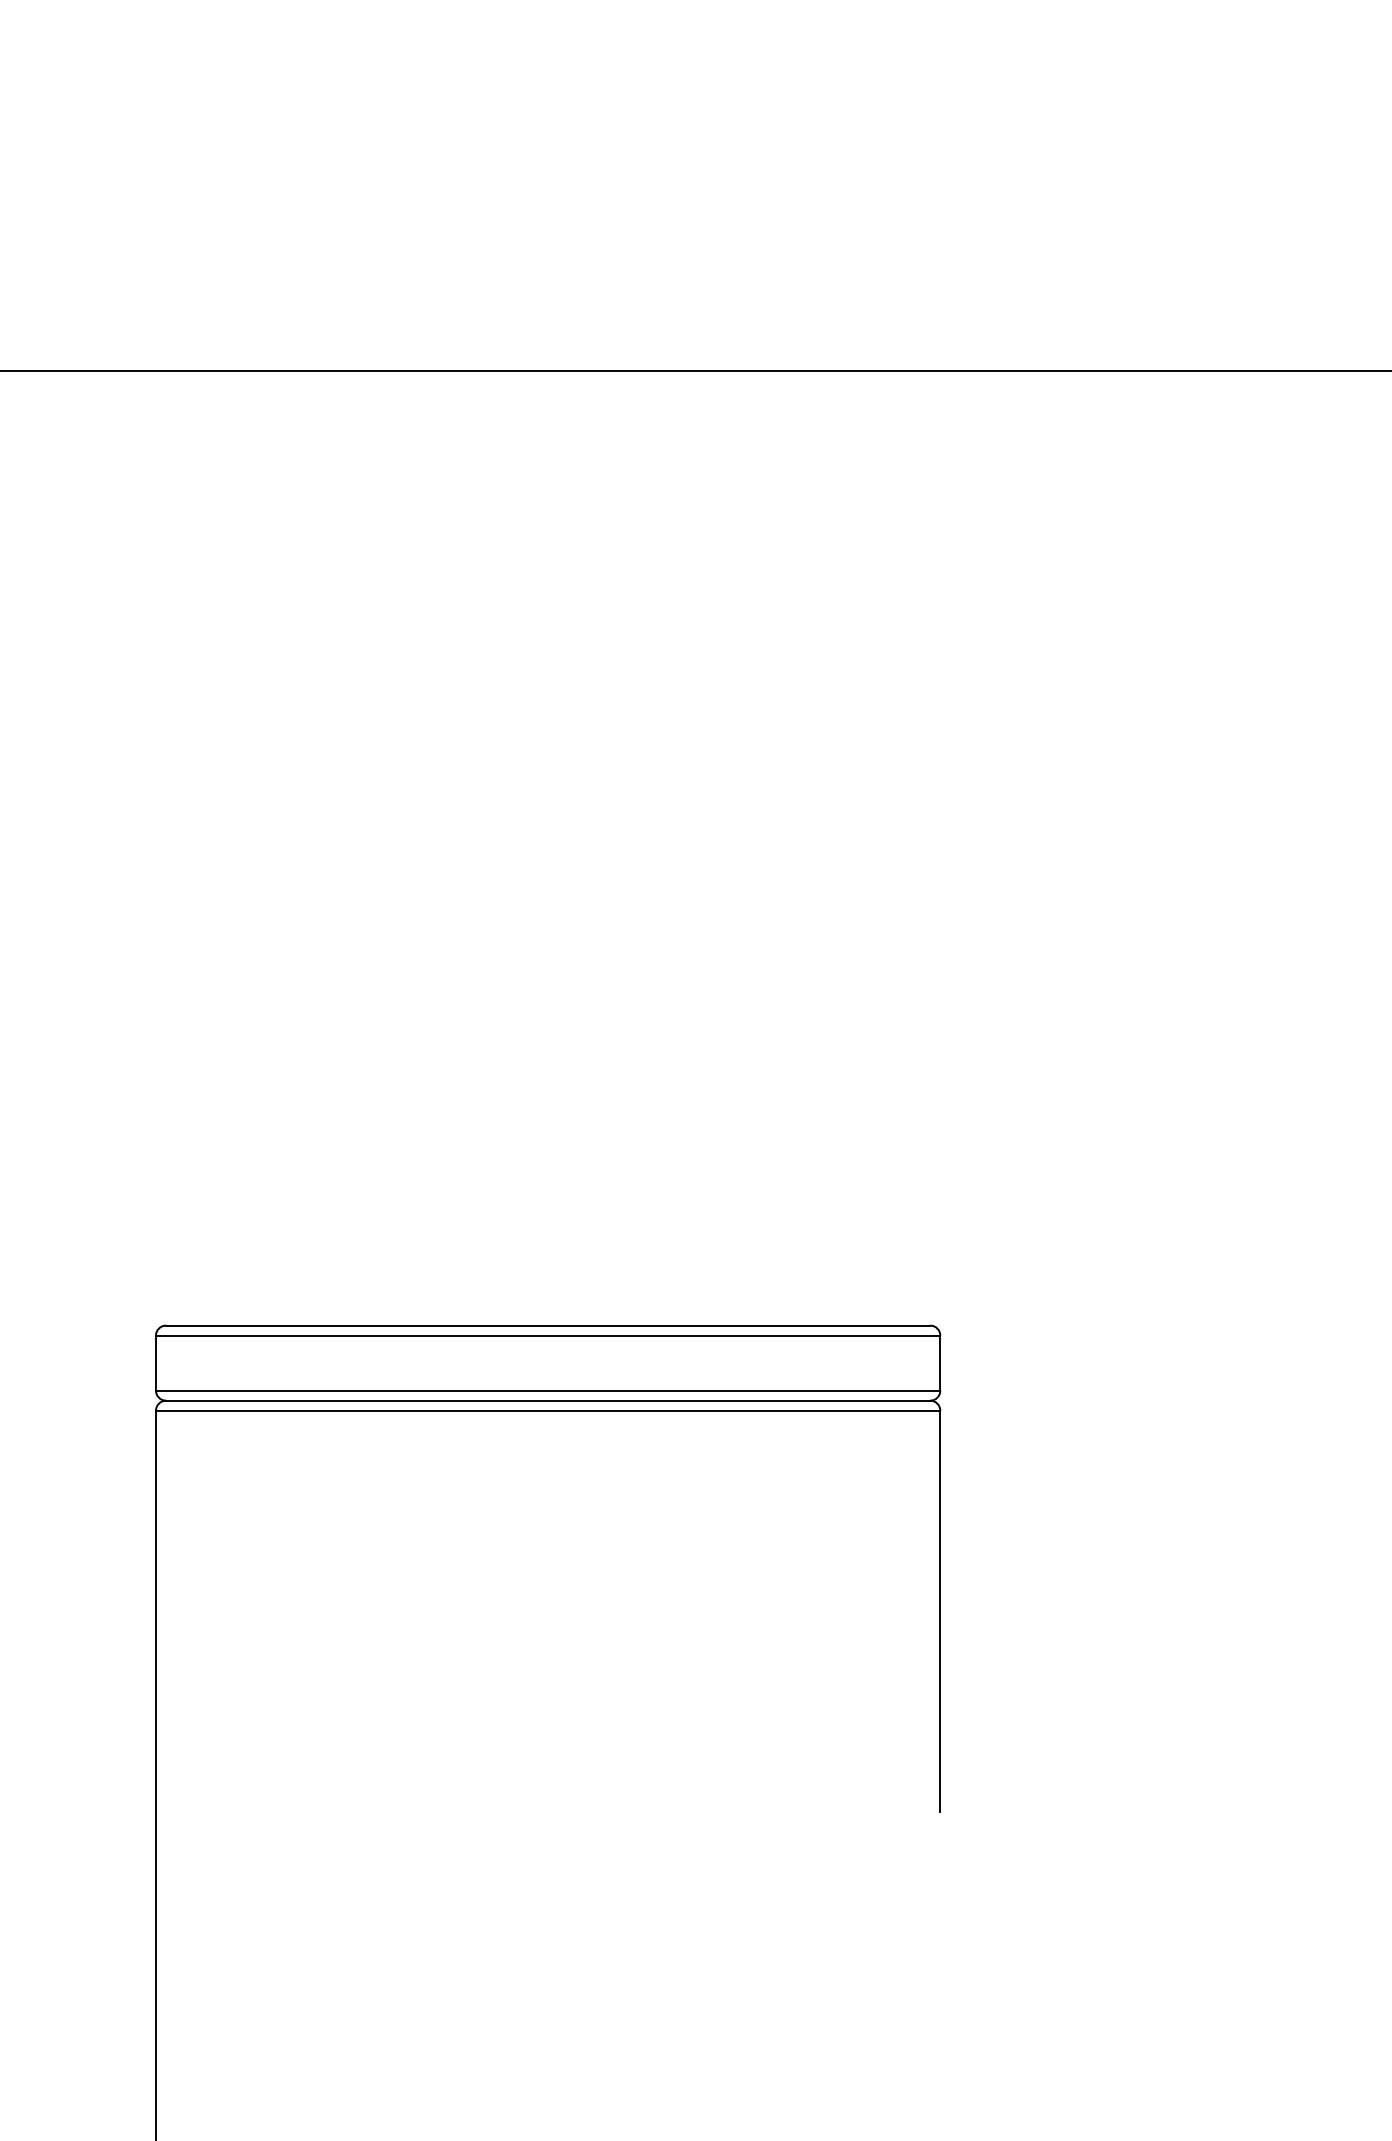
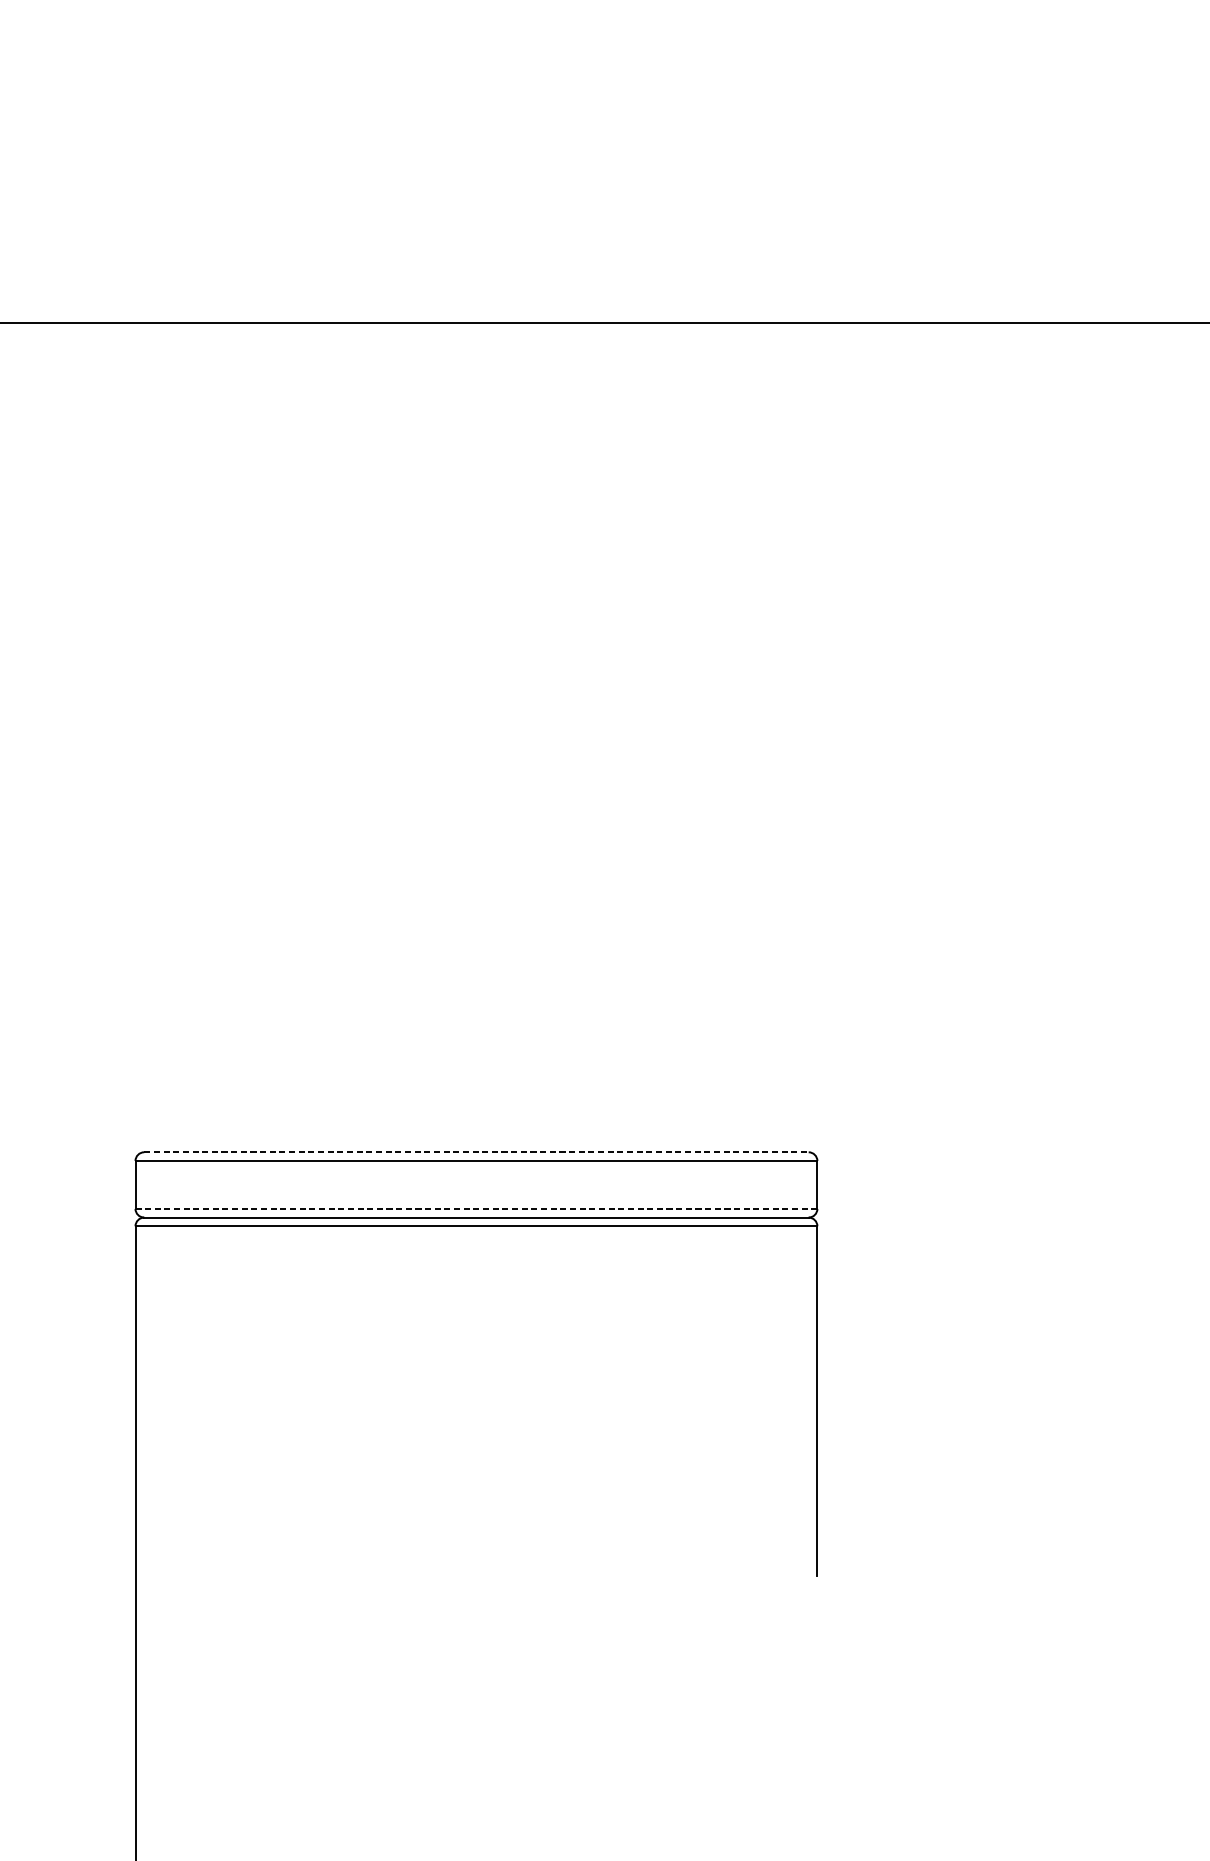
line: (548, 1325) -> (476, 1152), solid -> dashed
line: (547, 1390) -> (475, 1208), solid -> dashed

